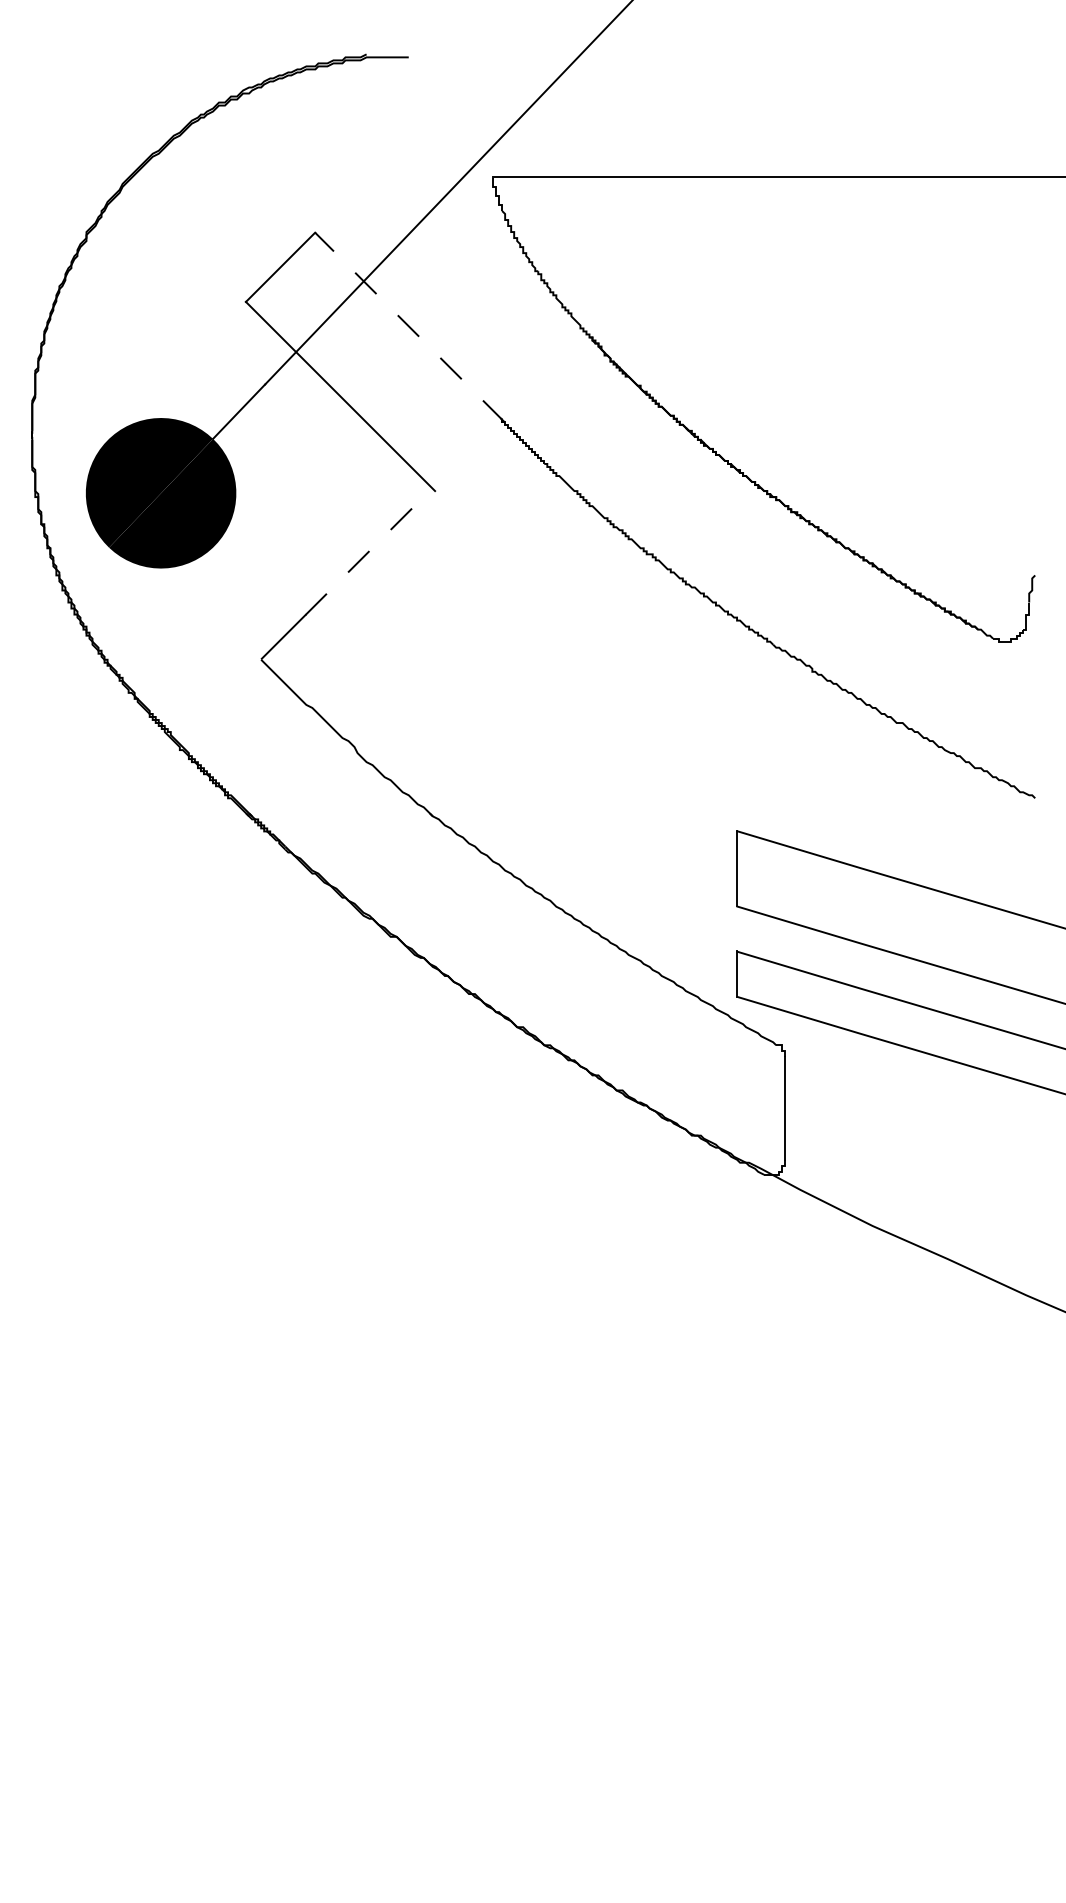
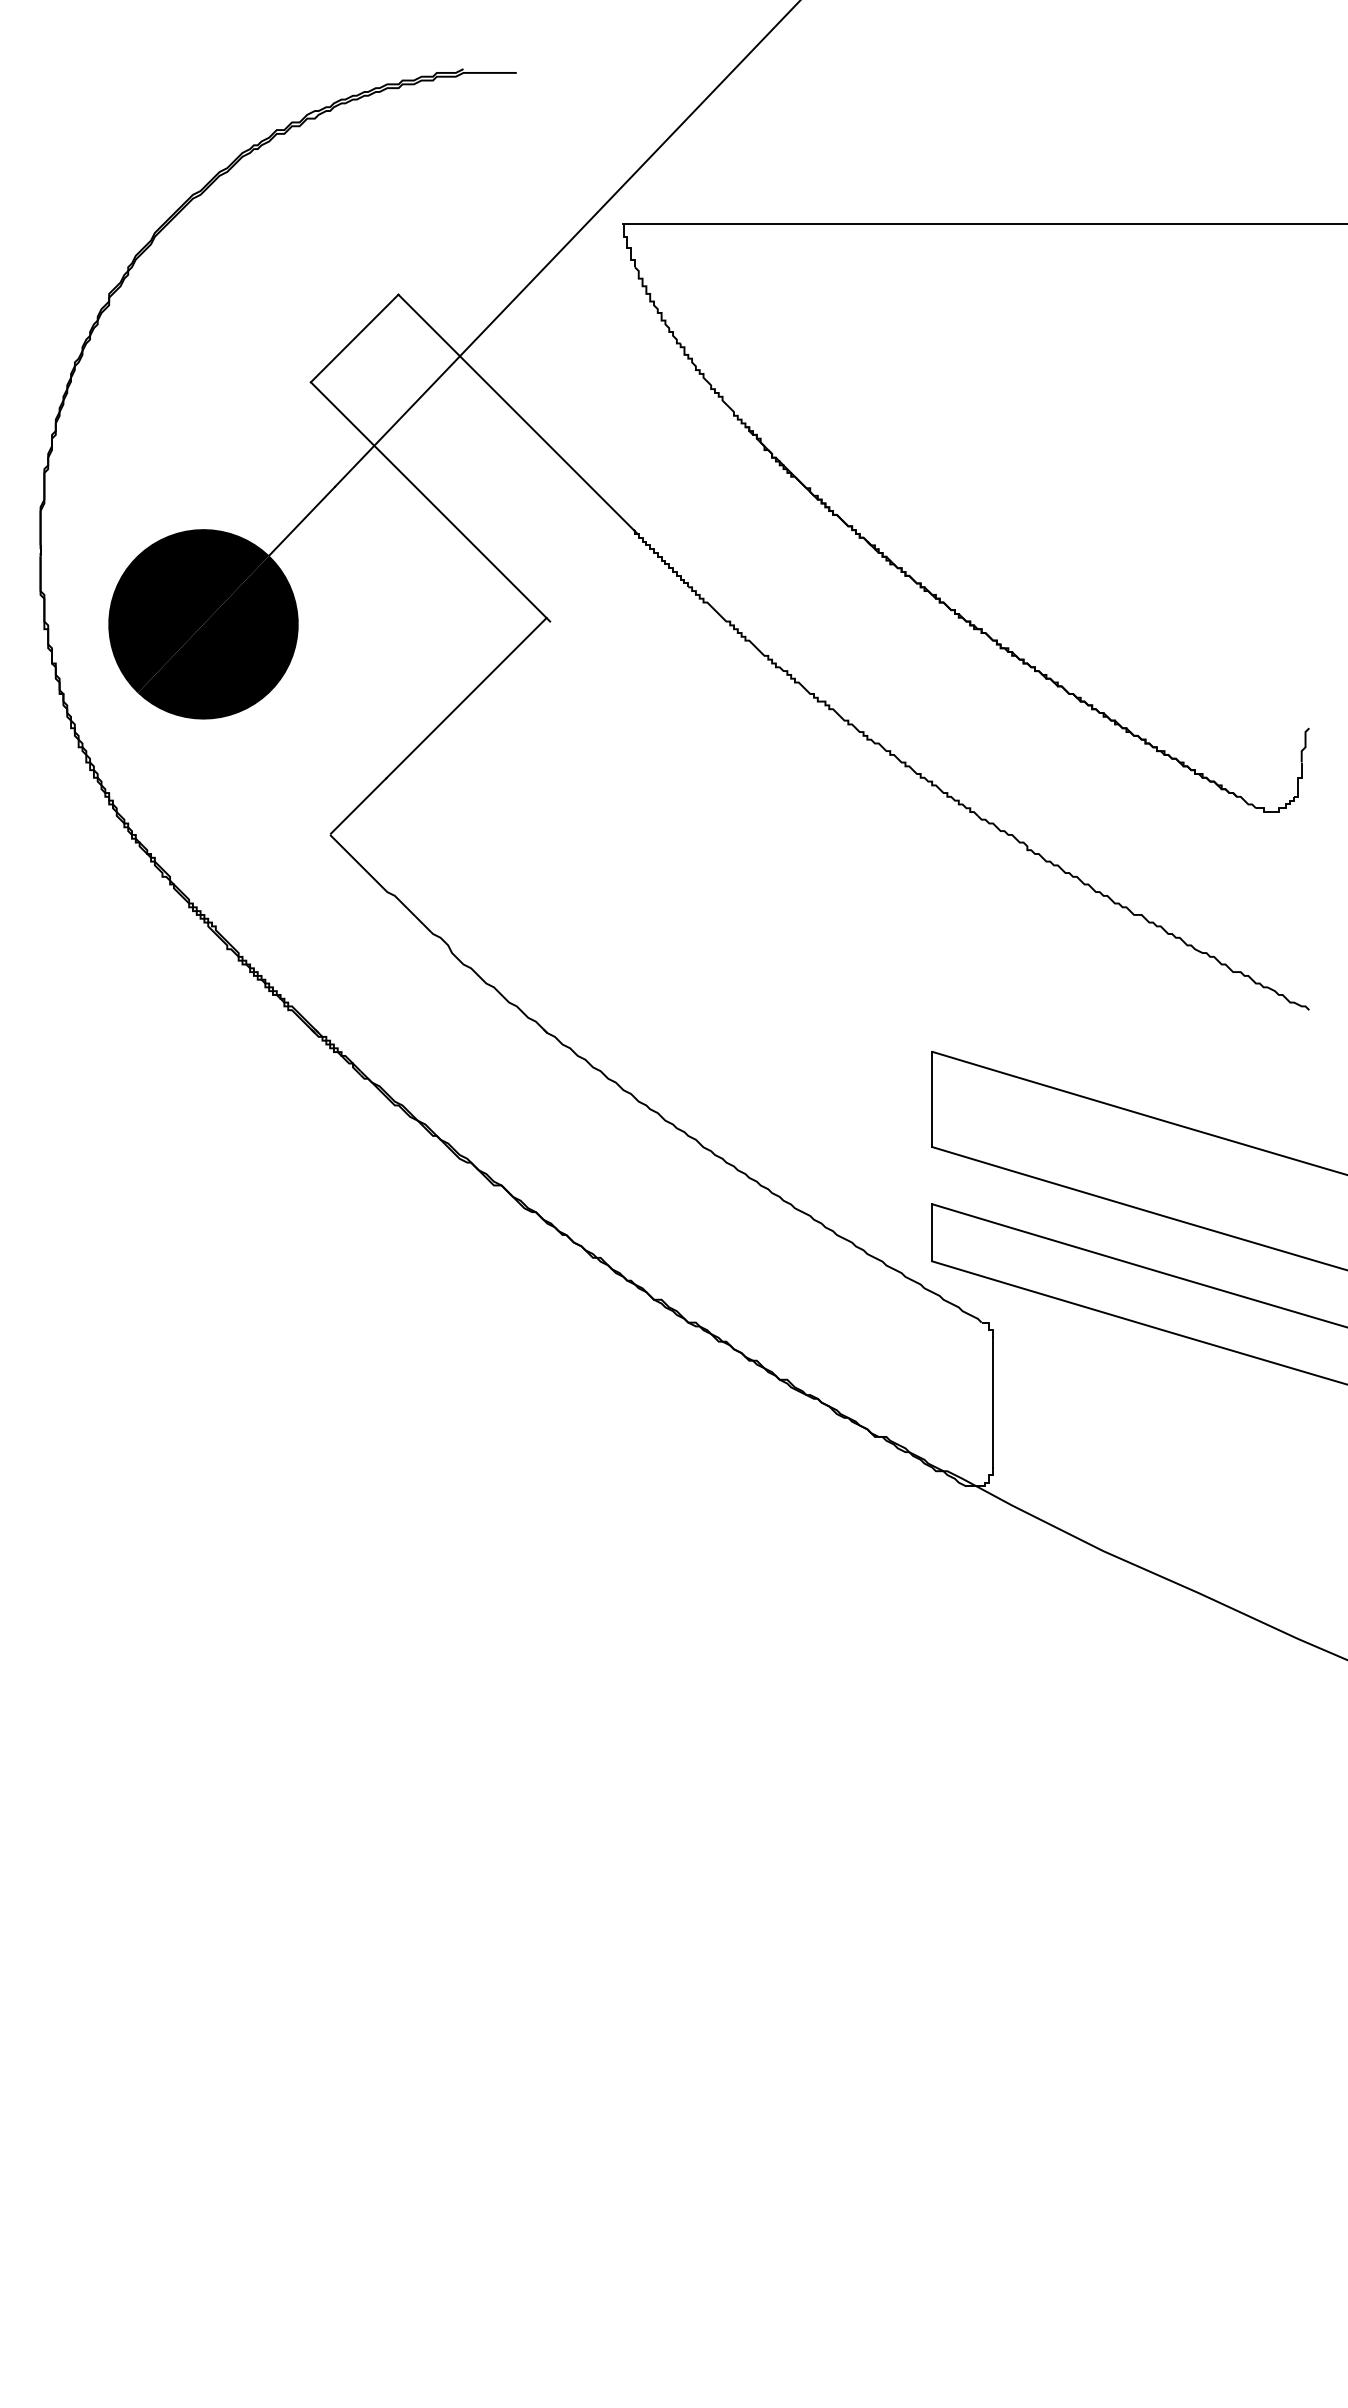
line: (409, 326) -> (517, 413), dashed -> solid
line: (368, 551) -> (466, 697), dashed -> solid

